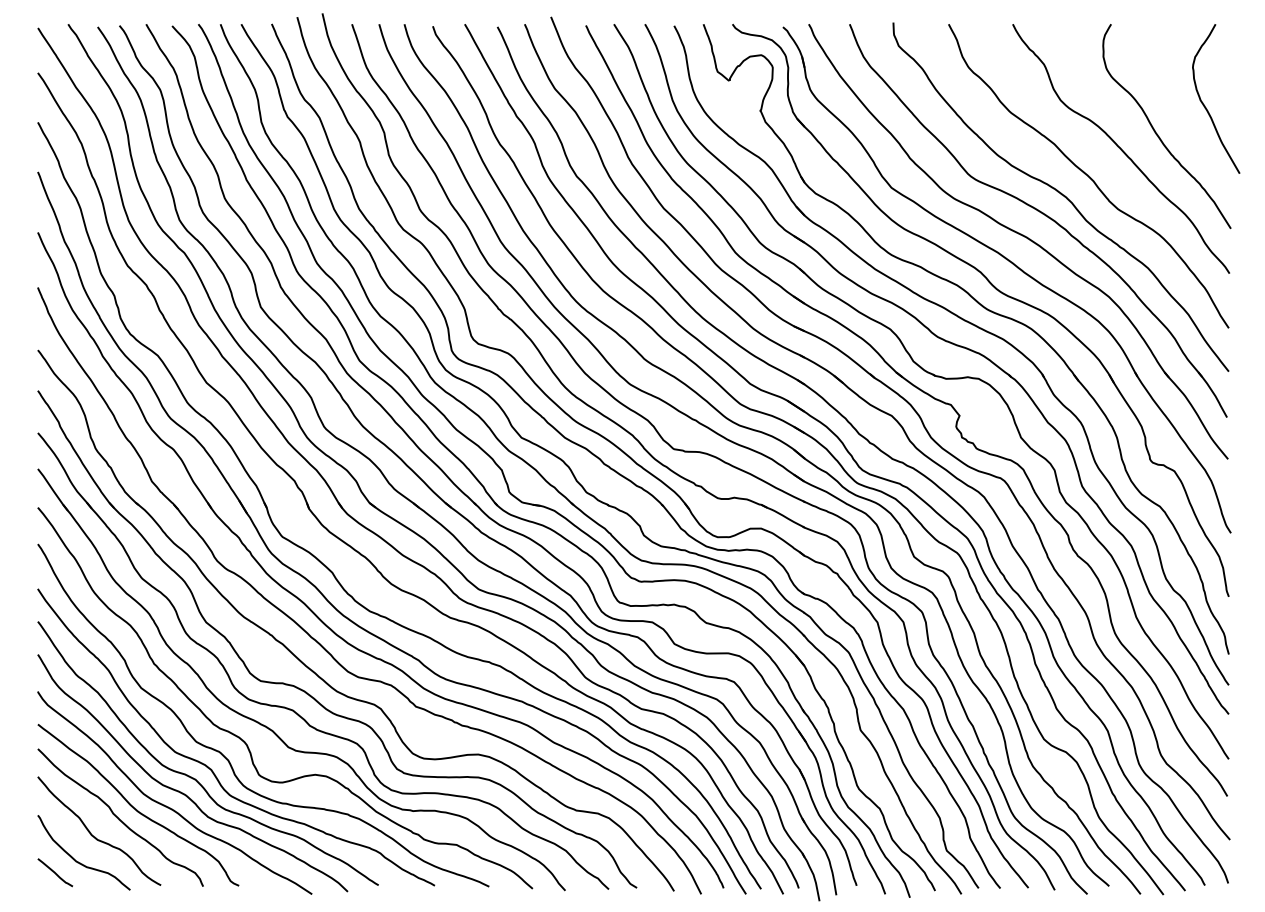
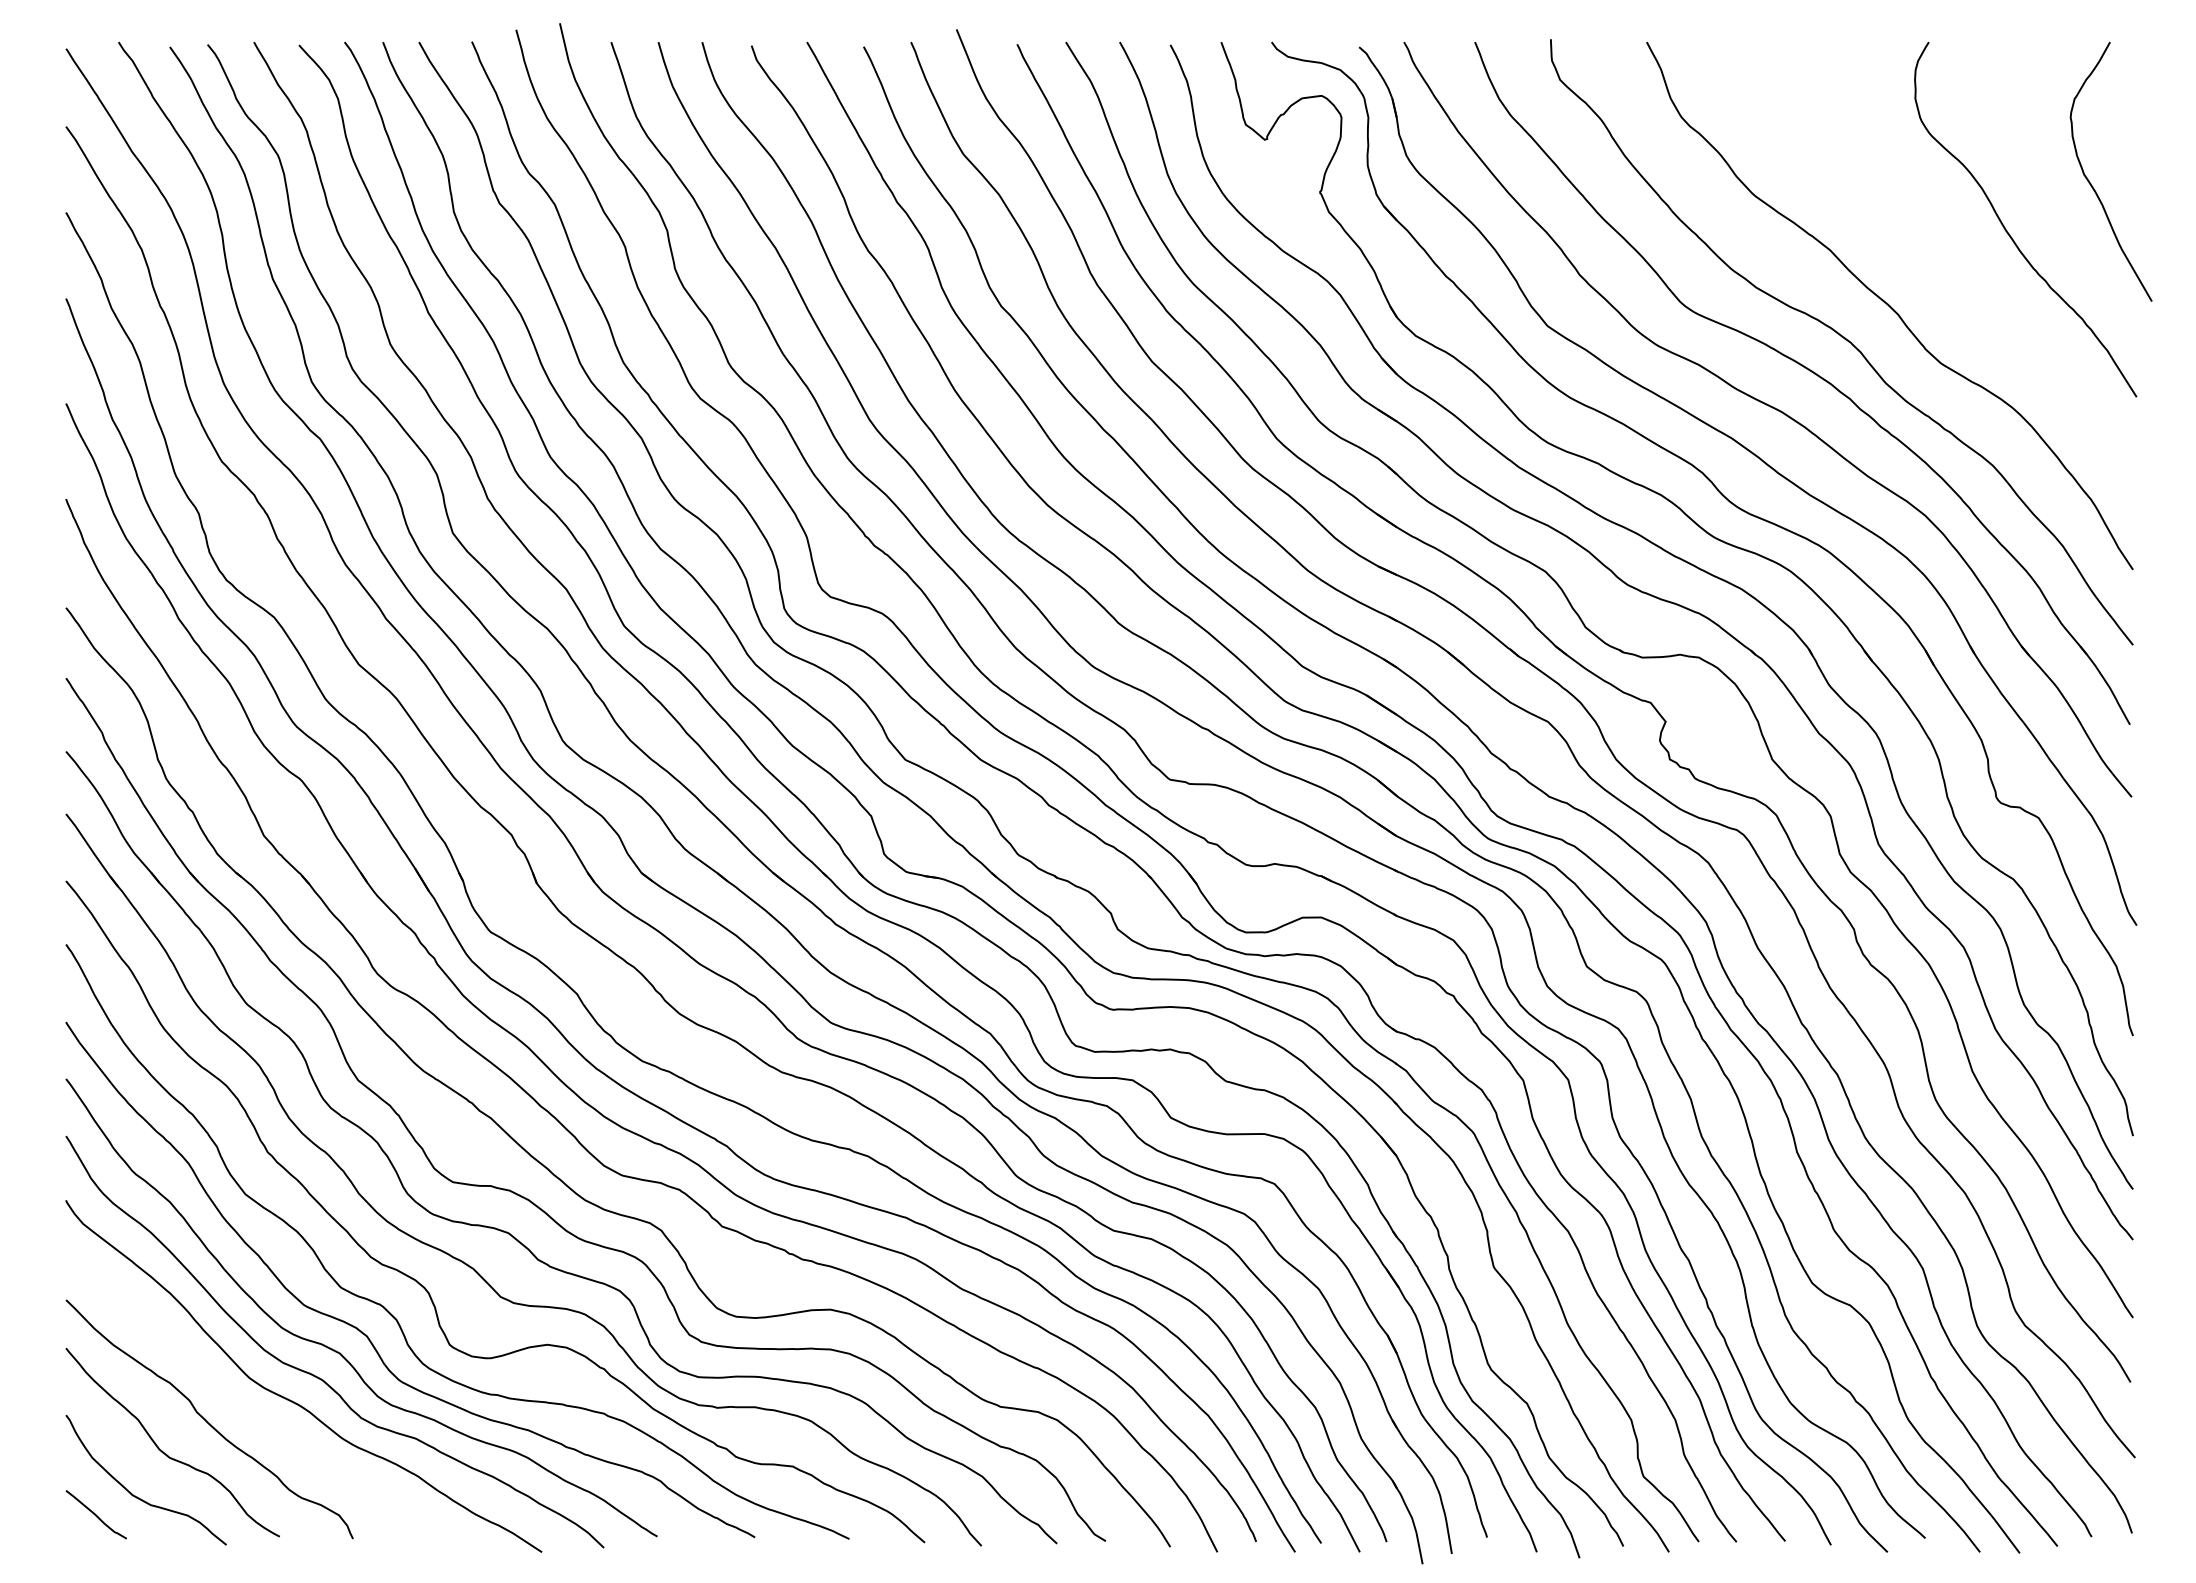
curve: (1121, 148) -> (1946, 257), removed
curve: (137, 809) -> (238, 1405), removed

